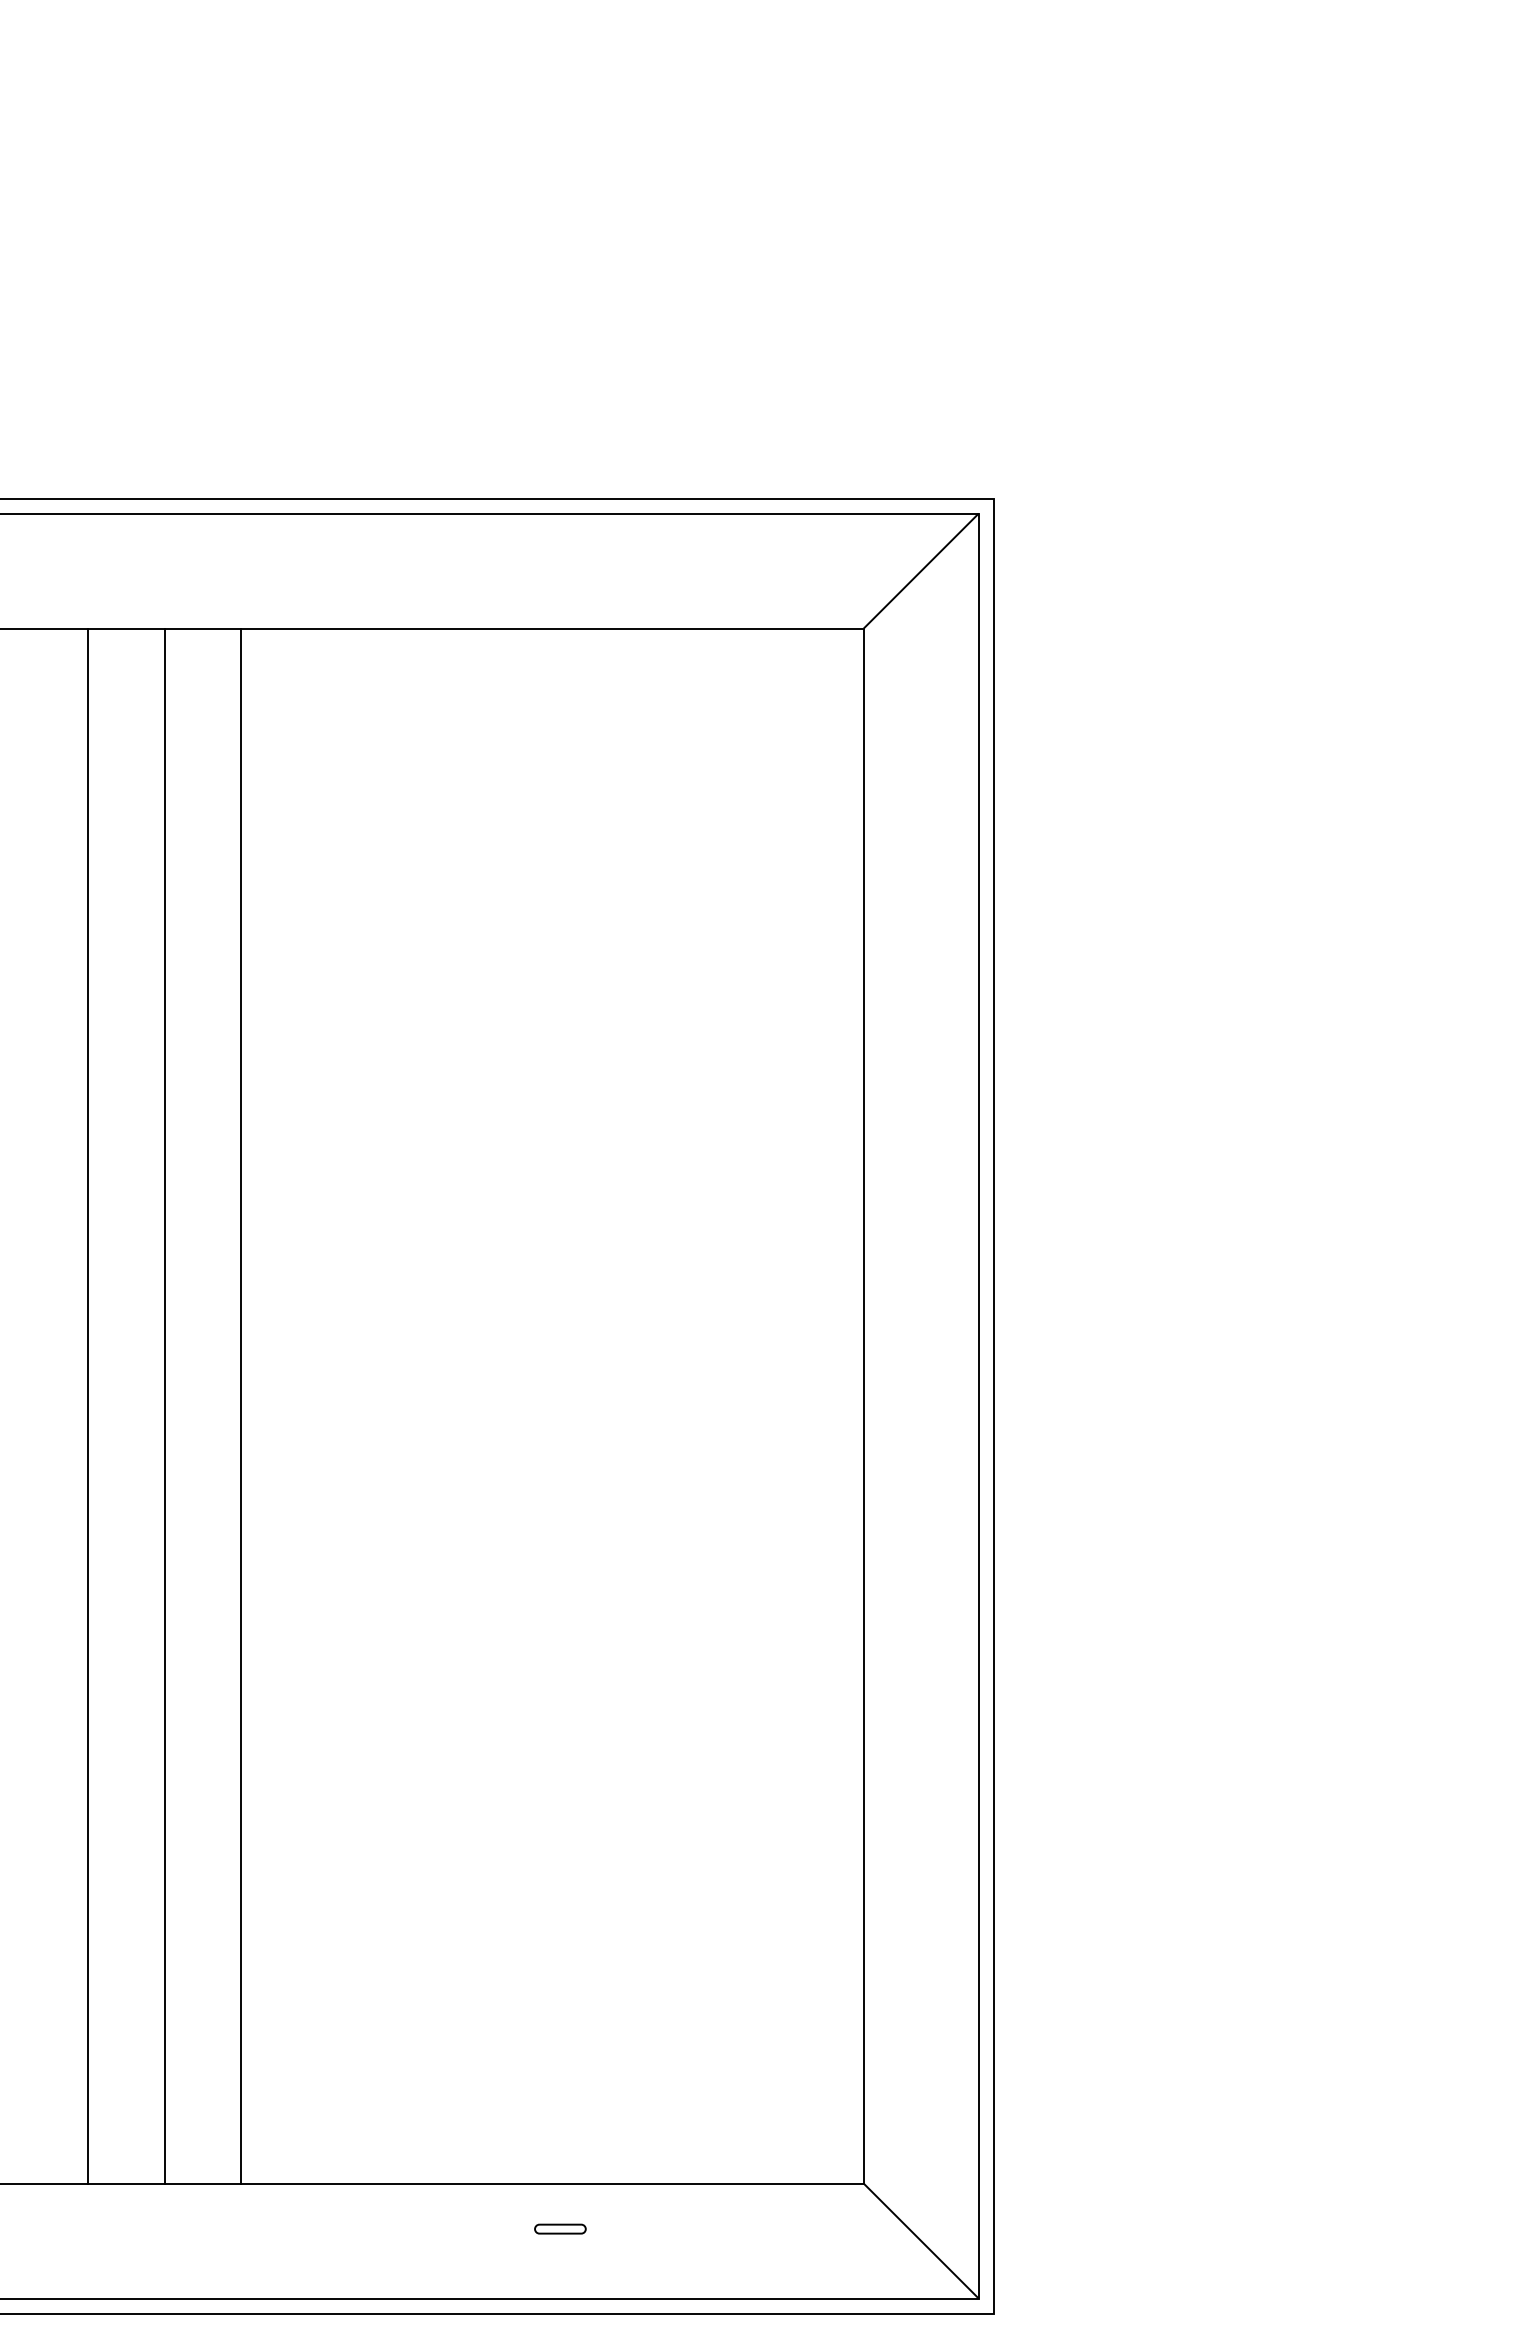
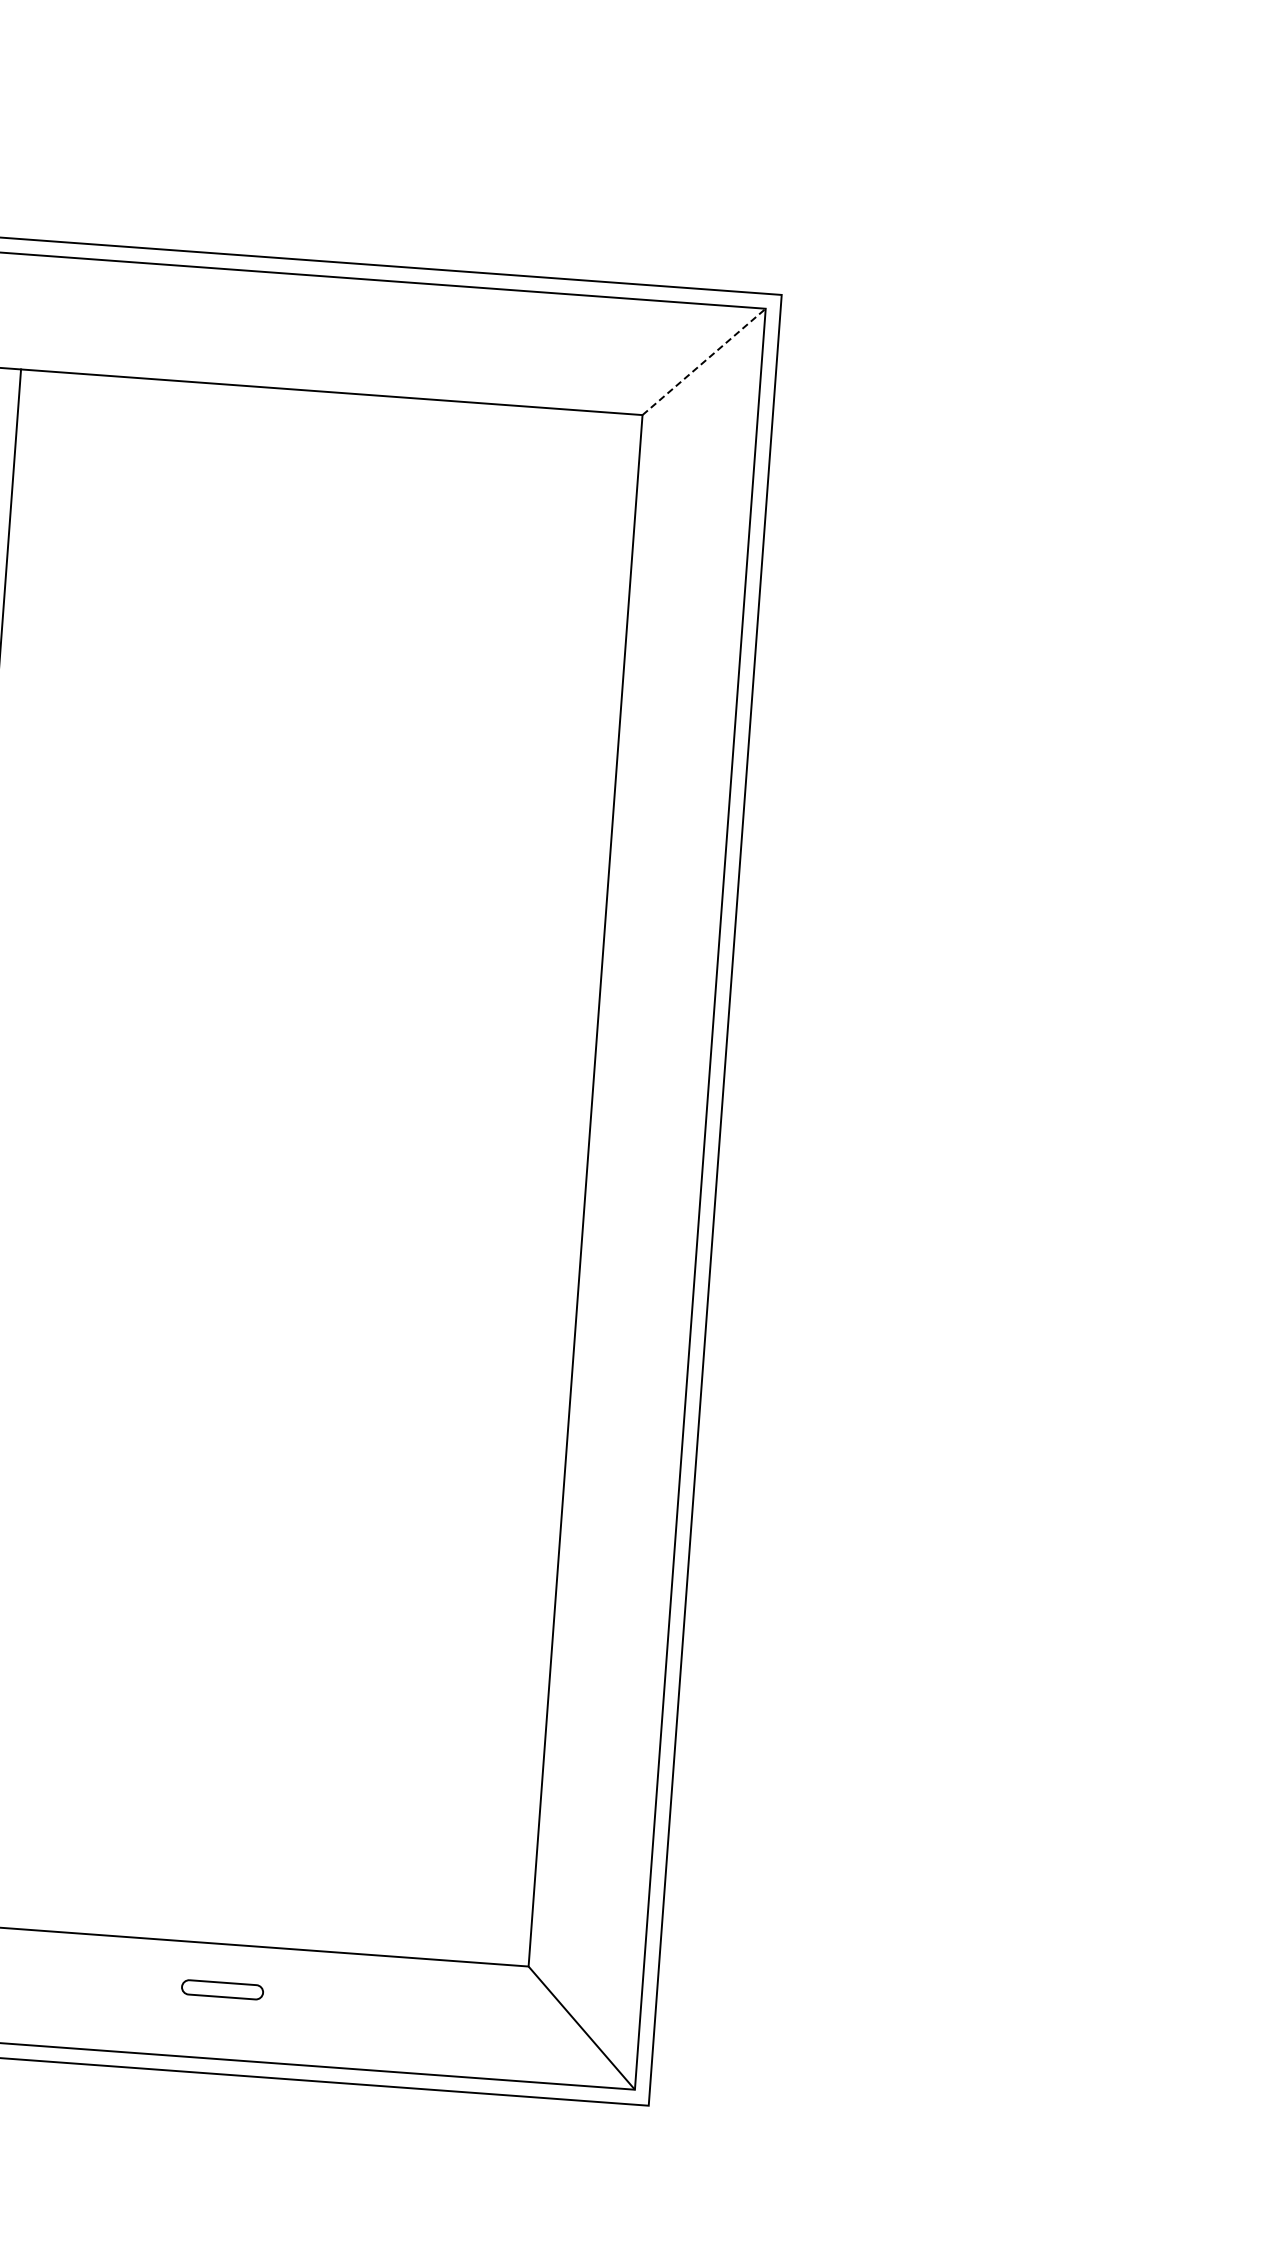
line: (921, 570) -> (704, 361), solid -> dashed
part: (560, 2228) -> (222, 1989), size x1.6

